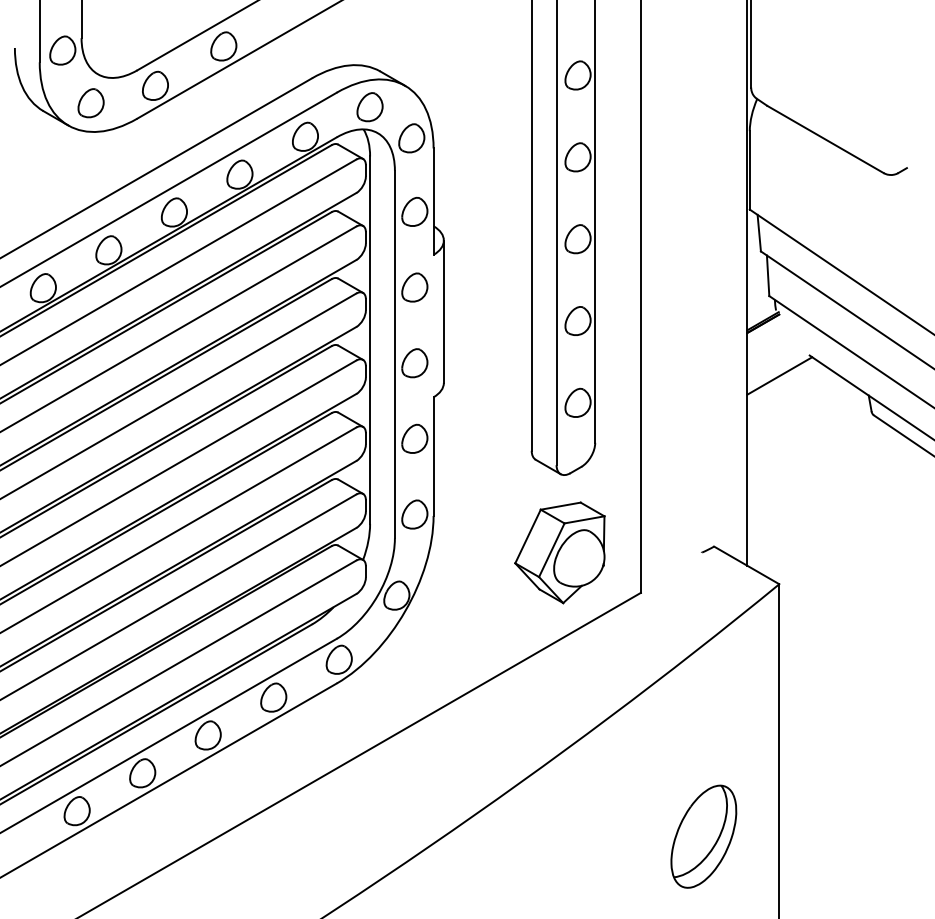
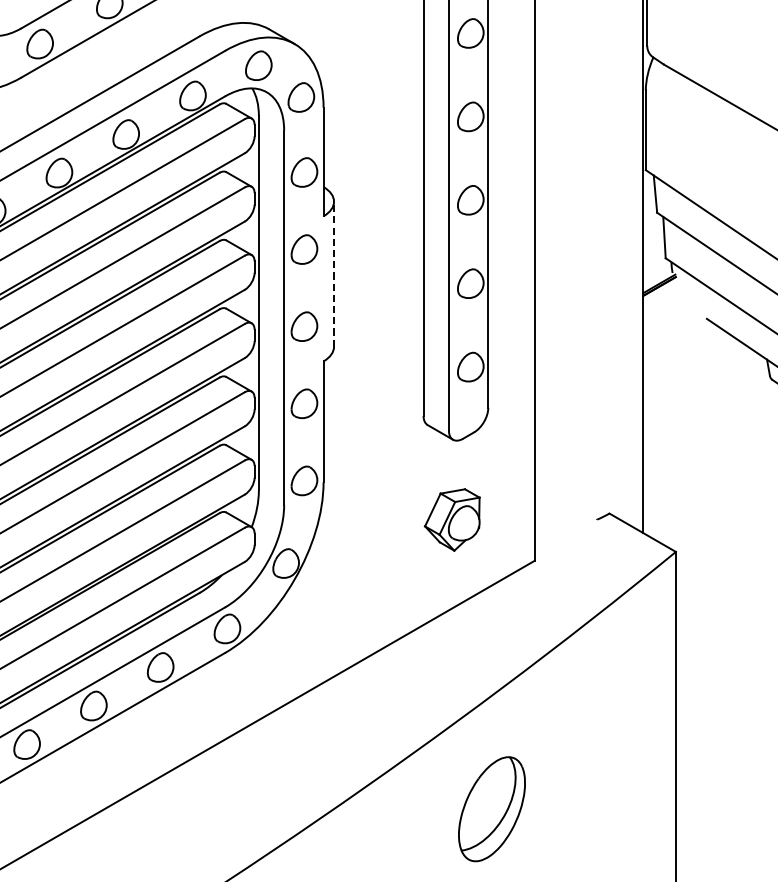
line: (443, 311) -> (333, 273), solid -> dashed
line: (779, 375) -> (676, 339), removed
part: (559, 552) -> (451, 519), size x0.6
part: (703, 836) -> (491, 809), moved

